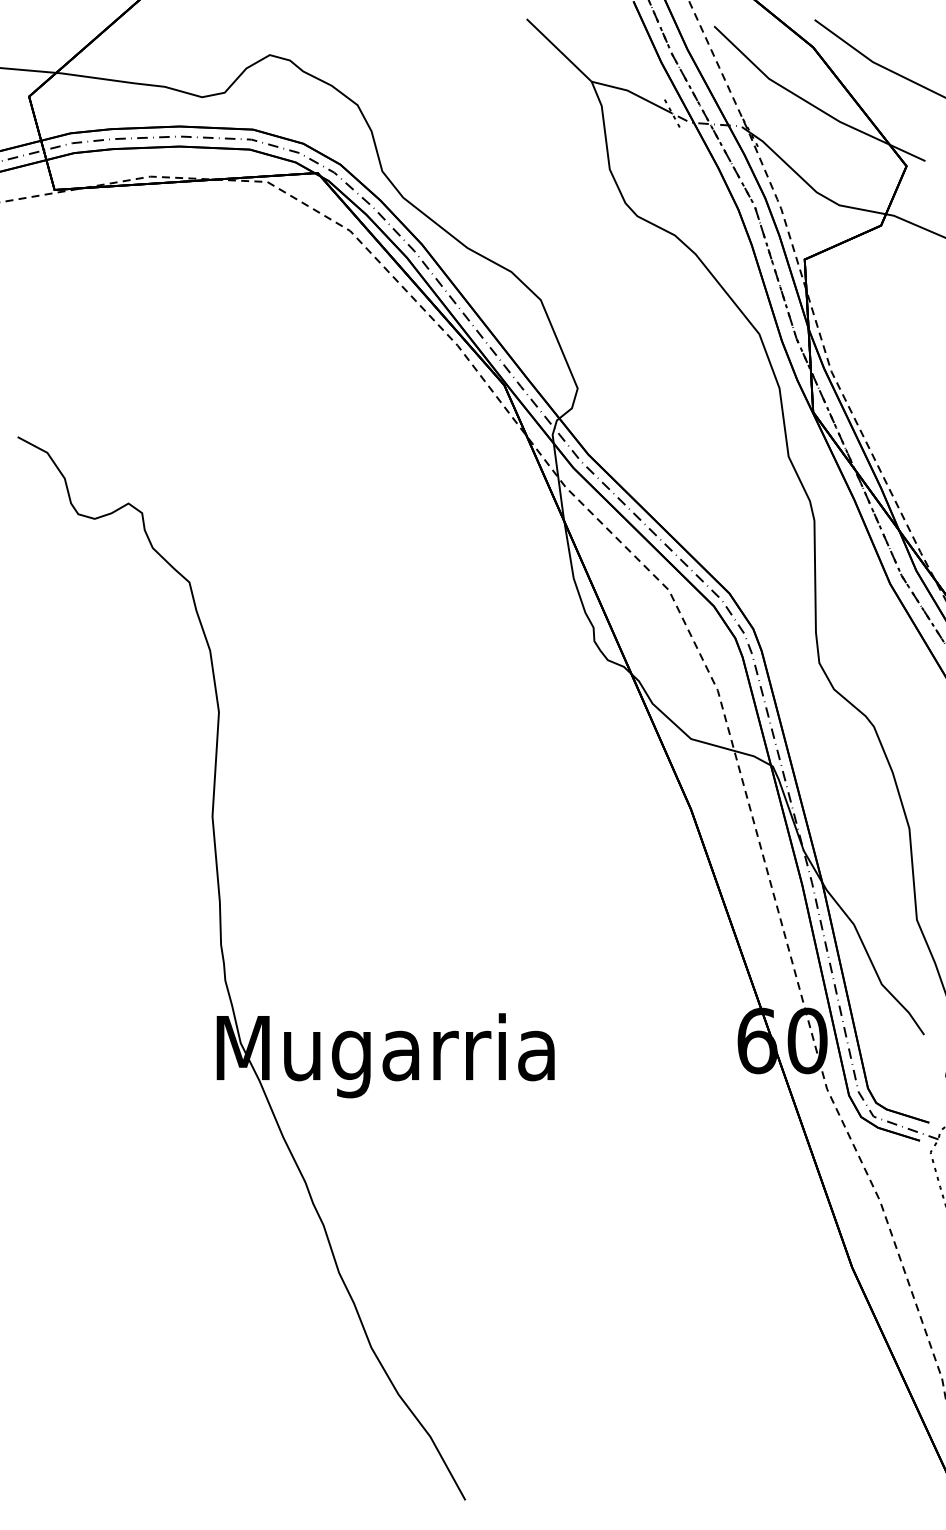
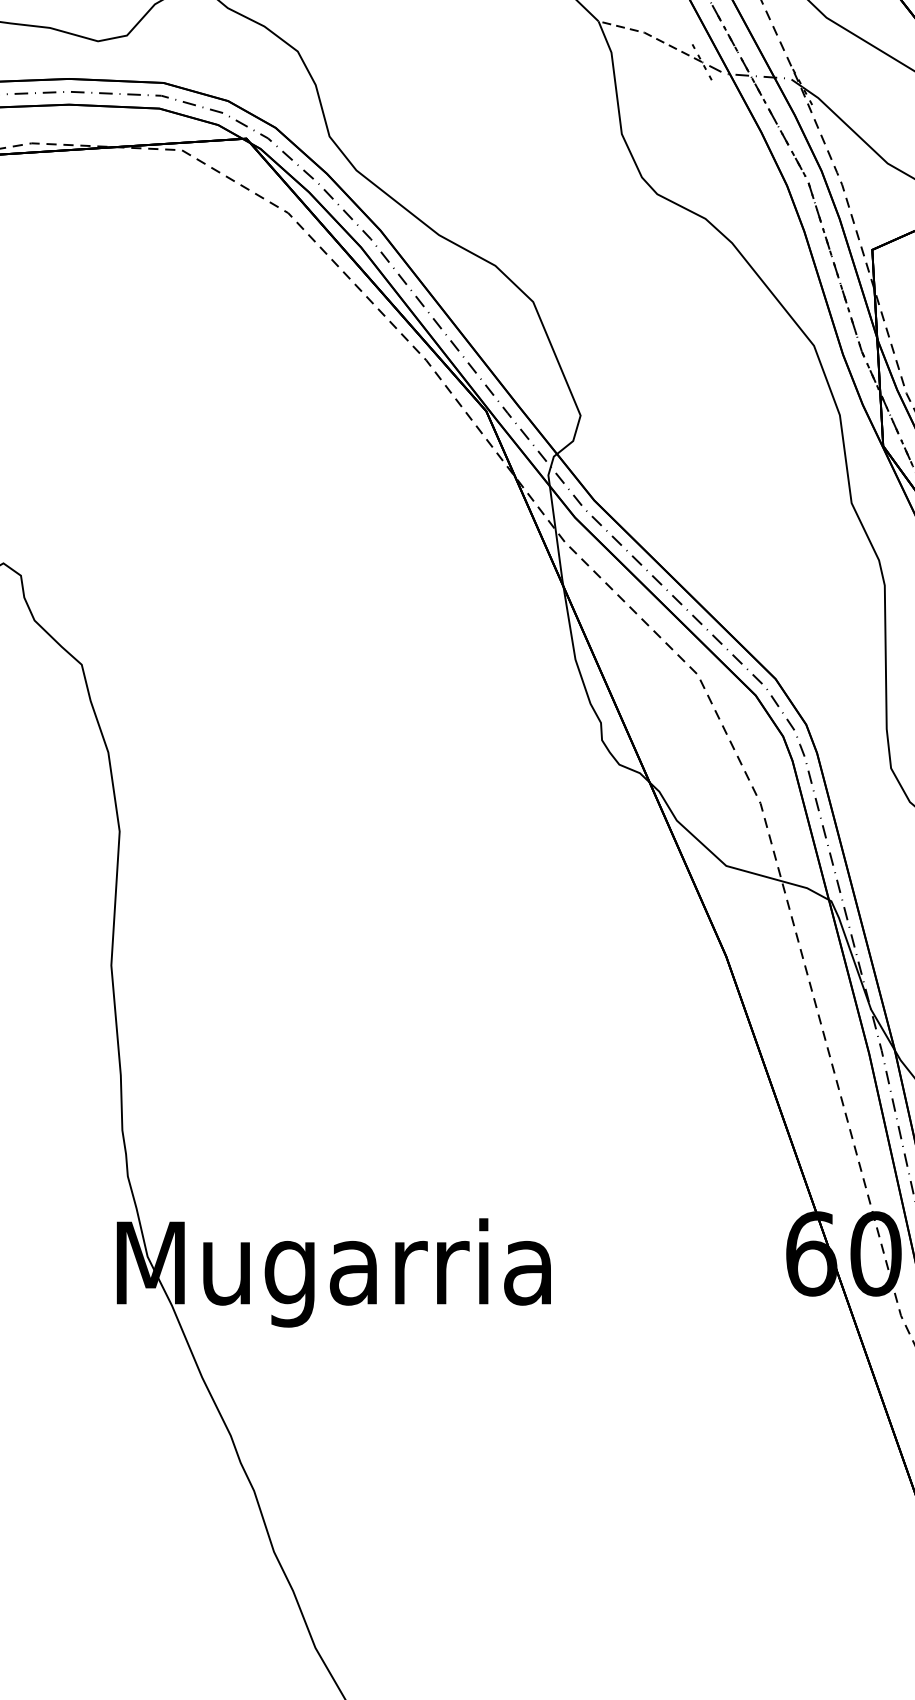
line: (632, 93) -> (651, 36), solid -> dashed

